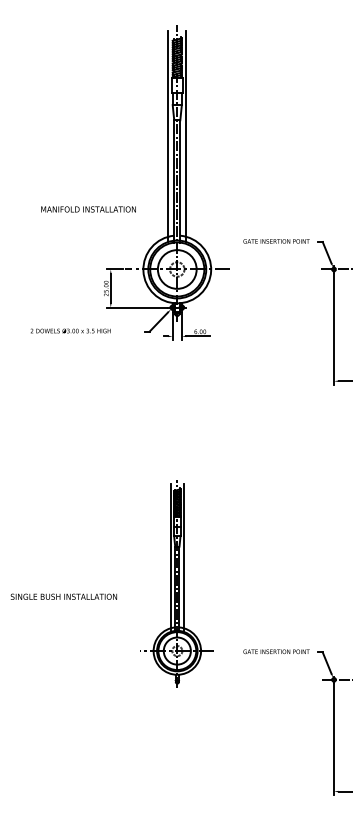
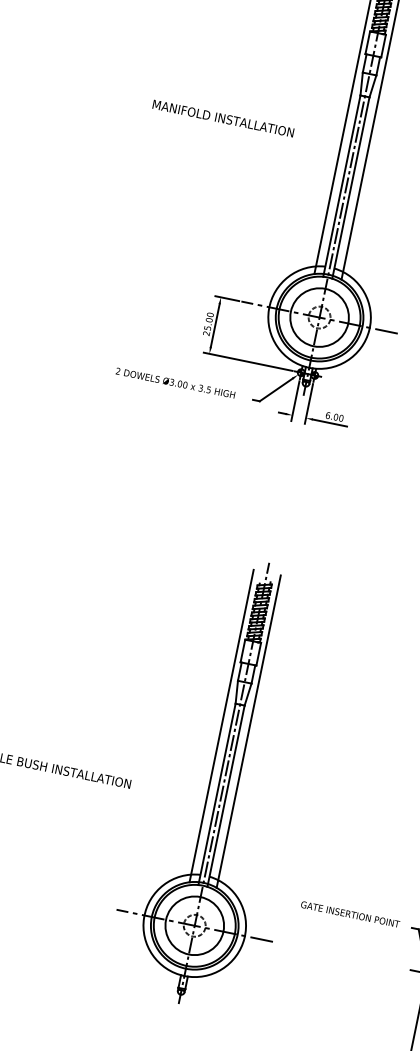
text: (88, 209) -> (223, 118), moved
text: (70, 330) -> (175, 382), moved
part: (177, 583) -> (224, 783), size x1.43

